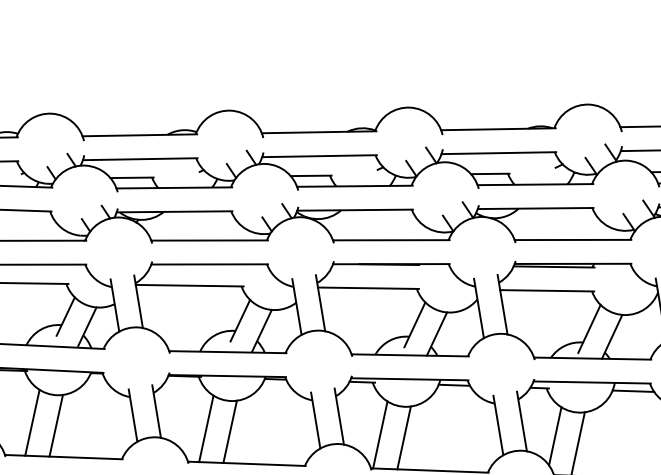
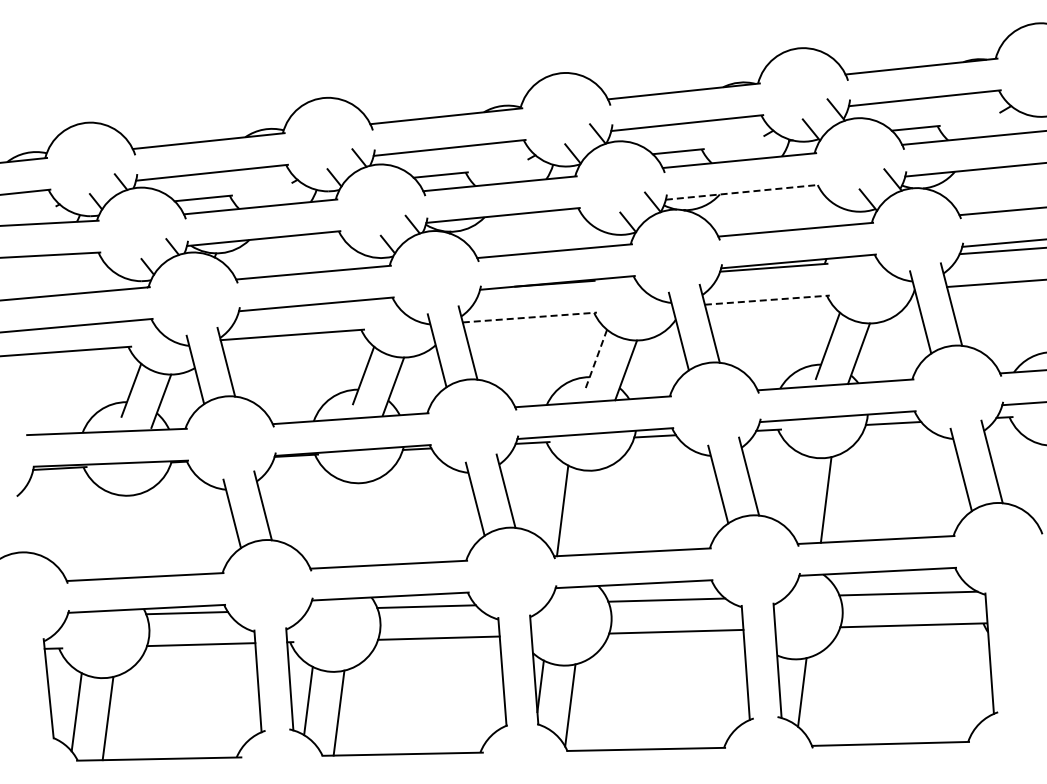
line: (536, 208) -> (743, 192), solid -> dashed
line: (368, 288) -> (530, 317), solid -> dashed
line: (547, 291) -> (767, 300), solid -> dashed
line: (414, 324) -> (595, 360), solid -> dashed
line: (32, 422) -> (99, 534), removed
line: (56, 425) -> (131, 536), removed
line: (205, 428) -> (330, 522), removed
line: (229, 432) -> (362, 524), removed
line: (554, 436) -> (794, 492), removed
line: (404, 437) -> (594, 511), removed

